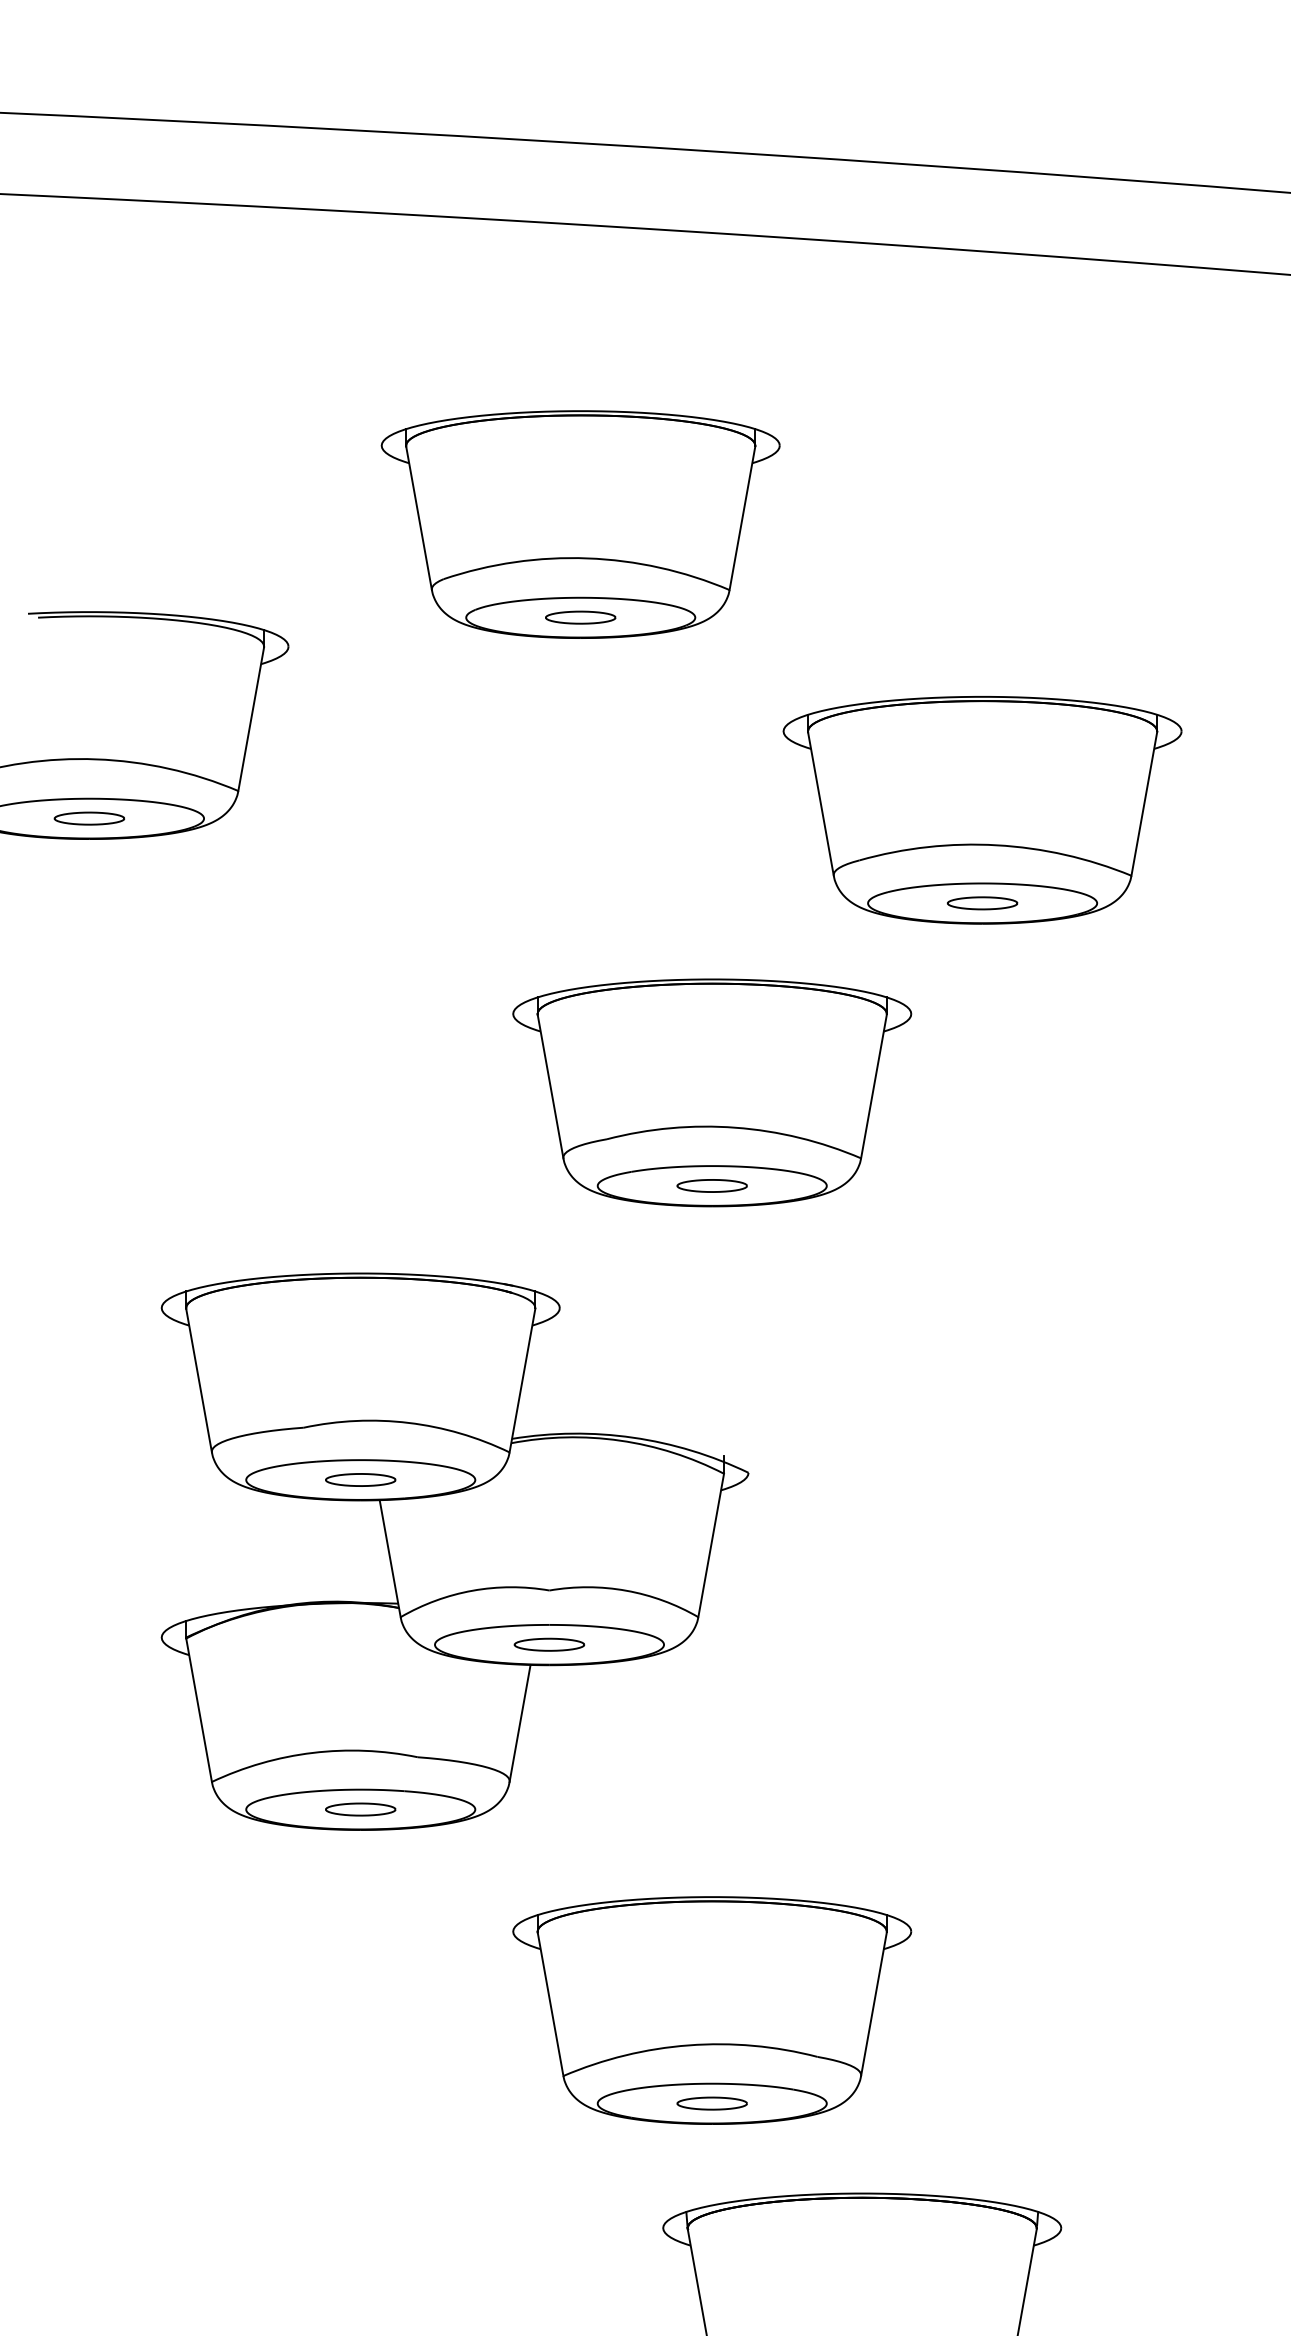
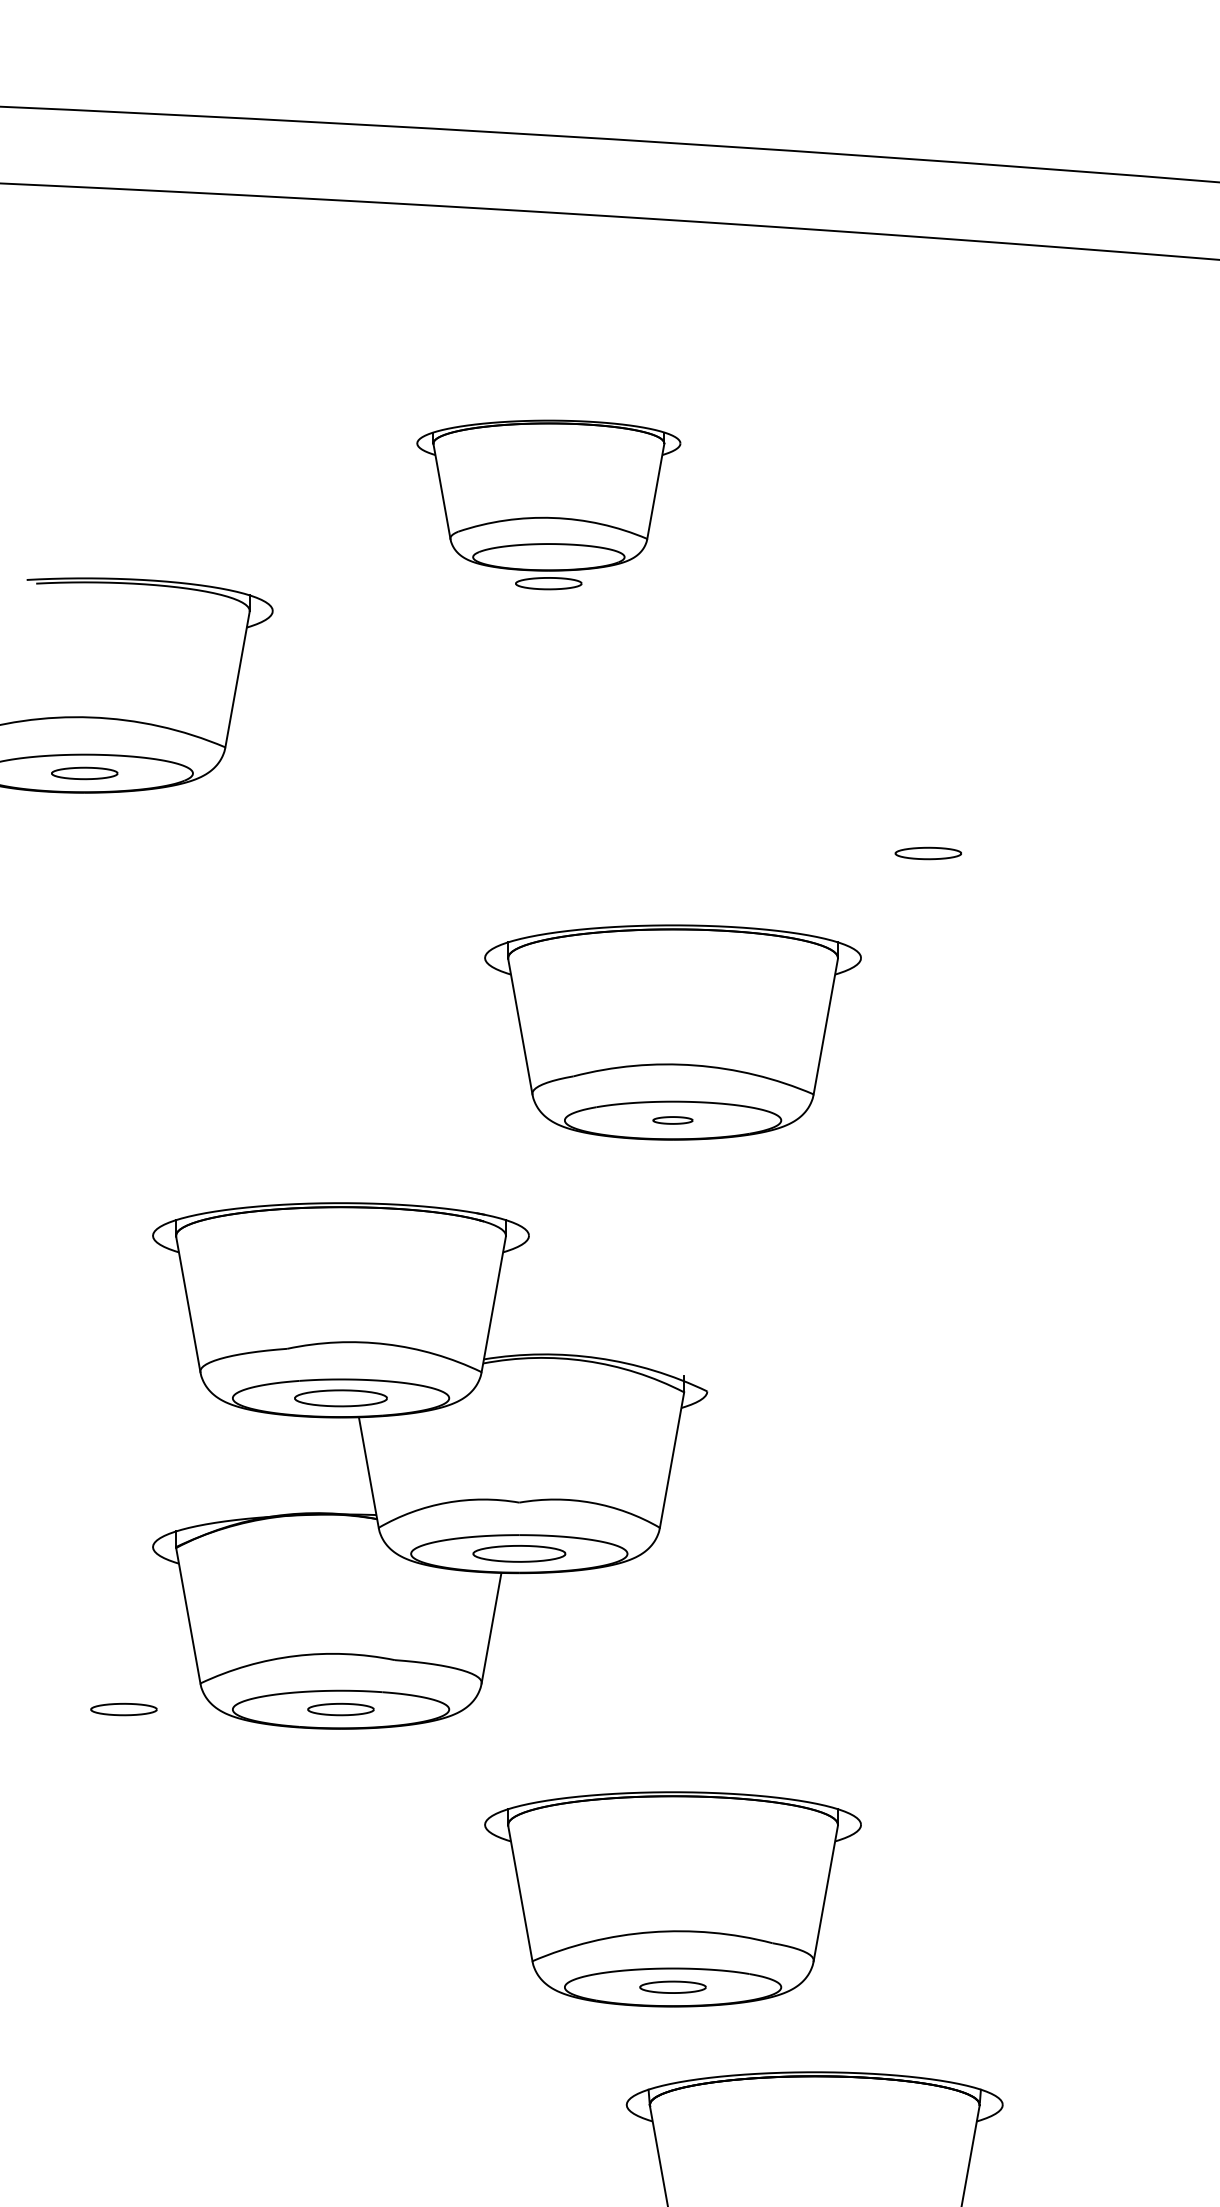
part: (580, 524) -> (548, 495), size x0.7
part: (982, 810) -> (928, 765), removed
part: (711, 1185) -> (672, 1120), size x0.6
part: (360, 1479) -> (340, 1397), size x1.4
part: (548, 1644) -> (518, 1553), size x1.4
part: (130, 1809) -> (123, 1709), added

